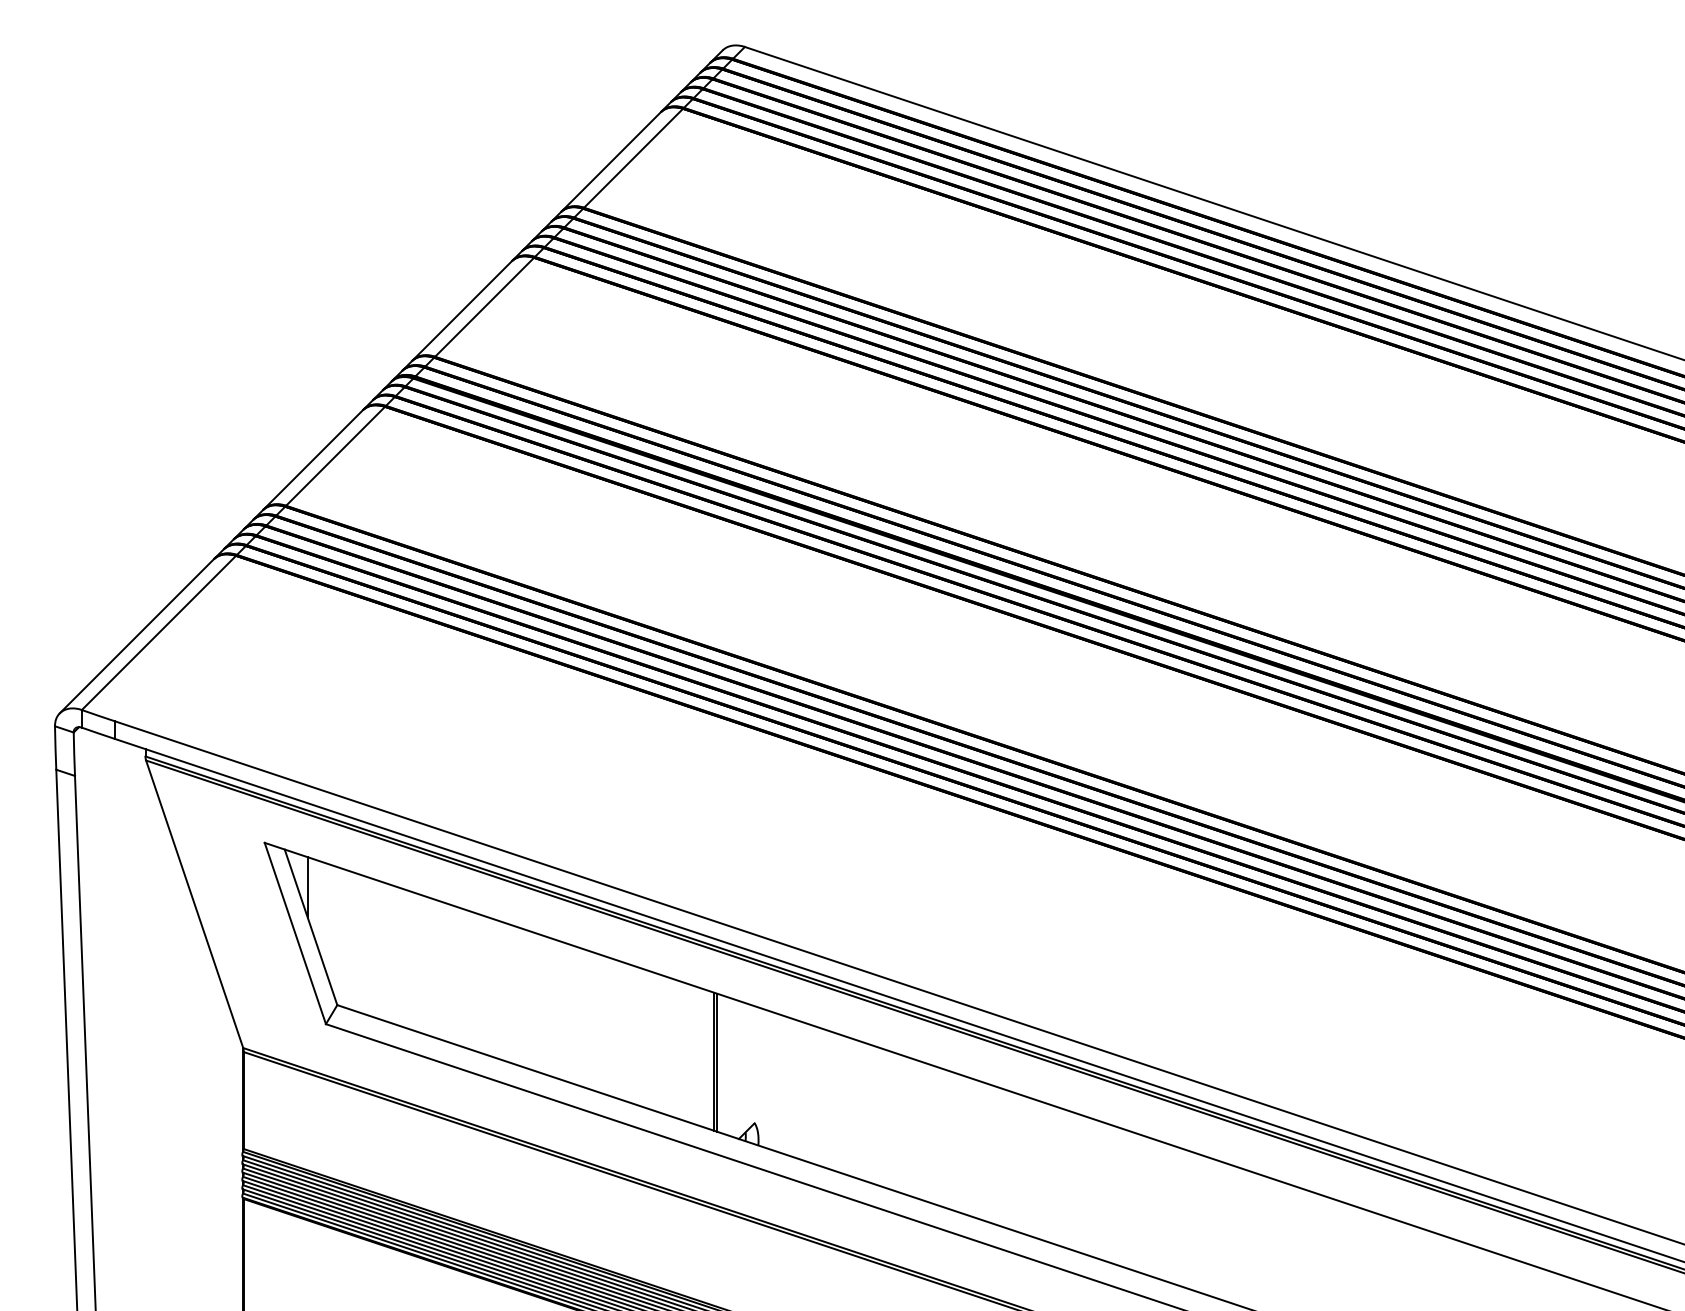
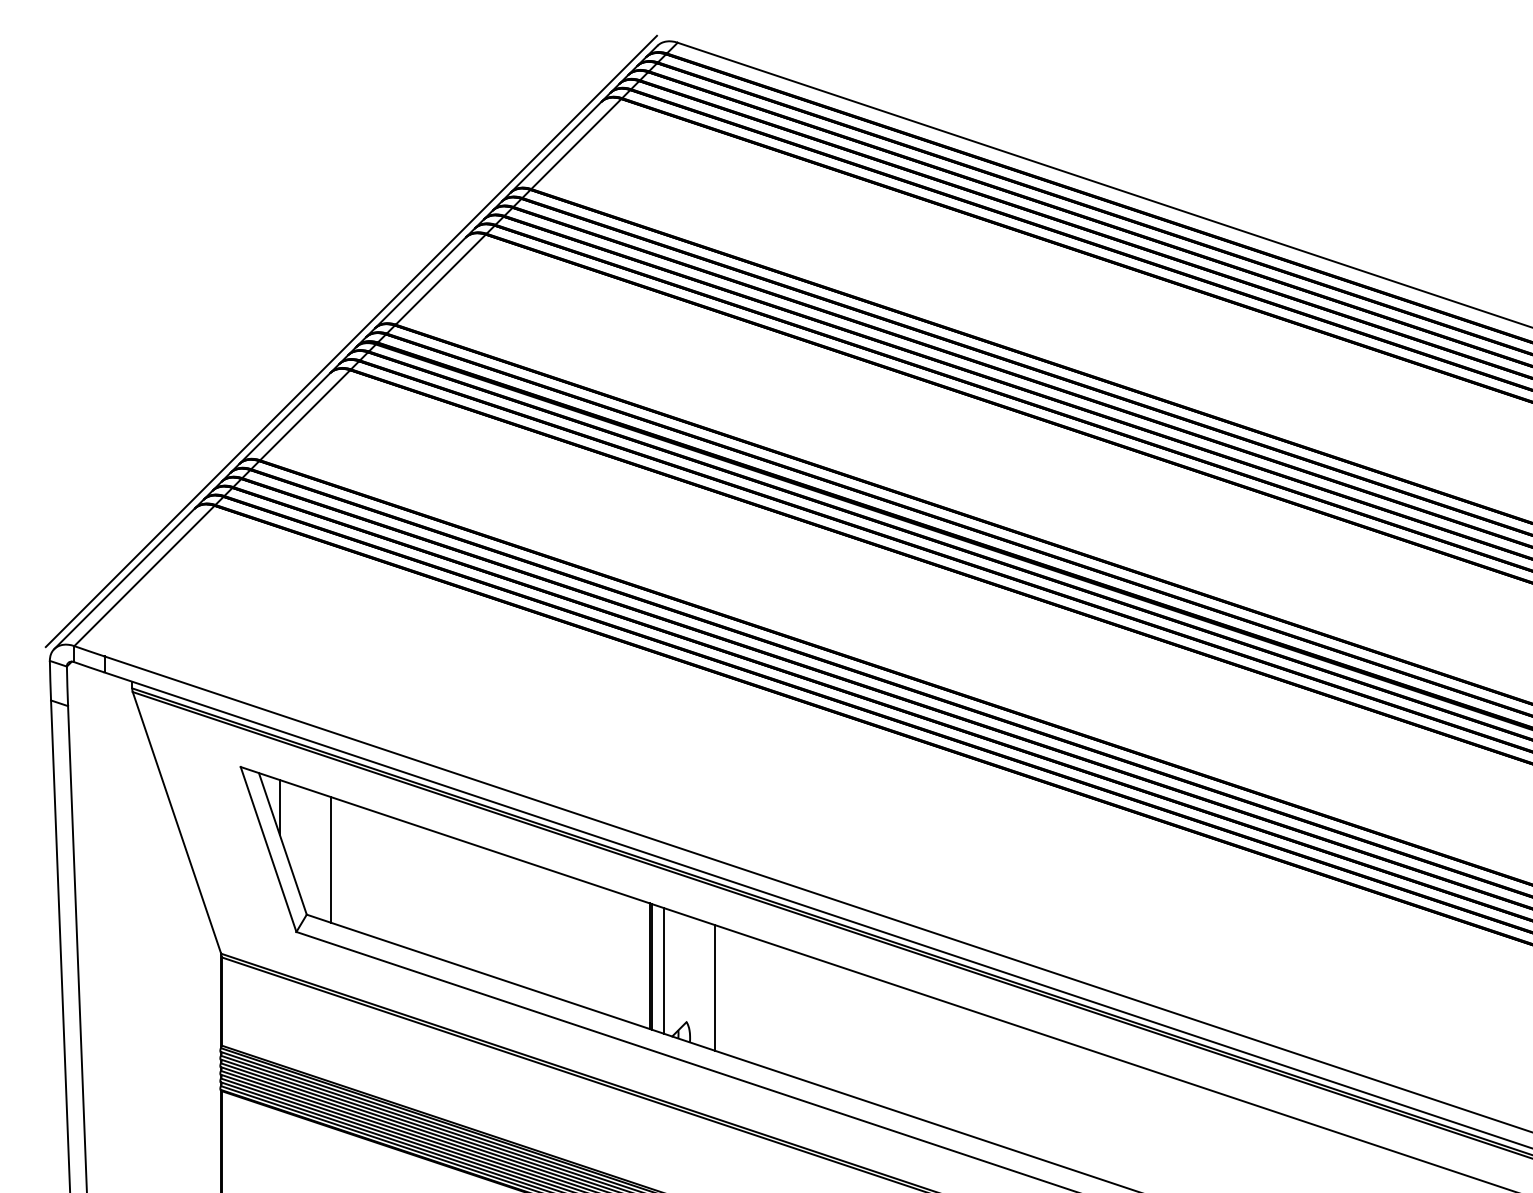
line: (386, 375) -> (351, 341), added
line: (364, 945) -> (331, 860), added
line: (729, 1066) -> (663, 970), added
line: (785, 1085) -> (714, 987), added

